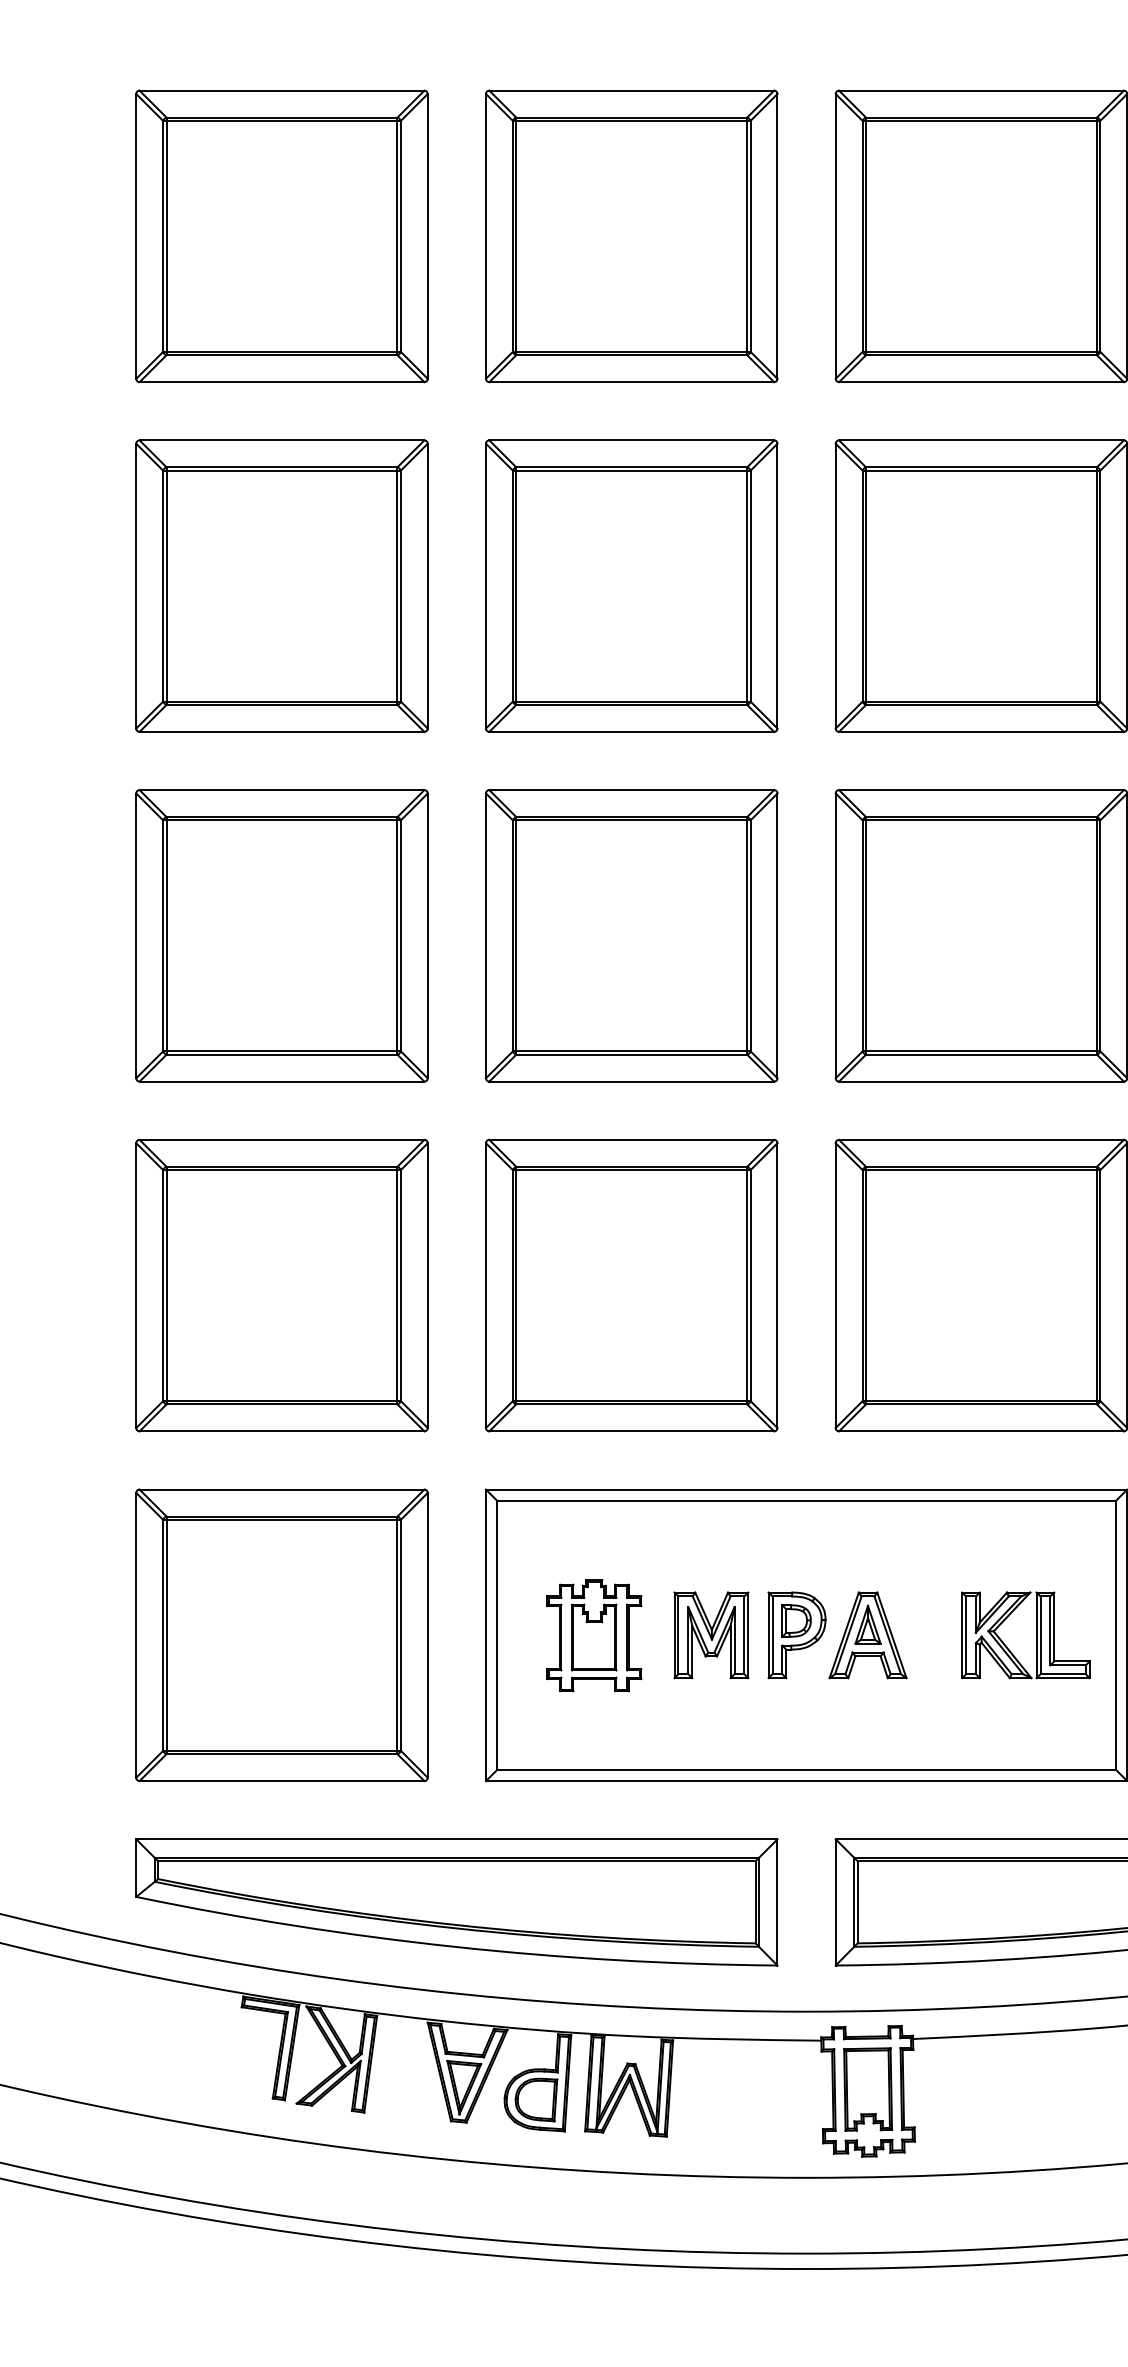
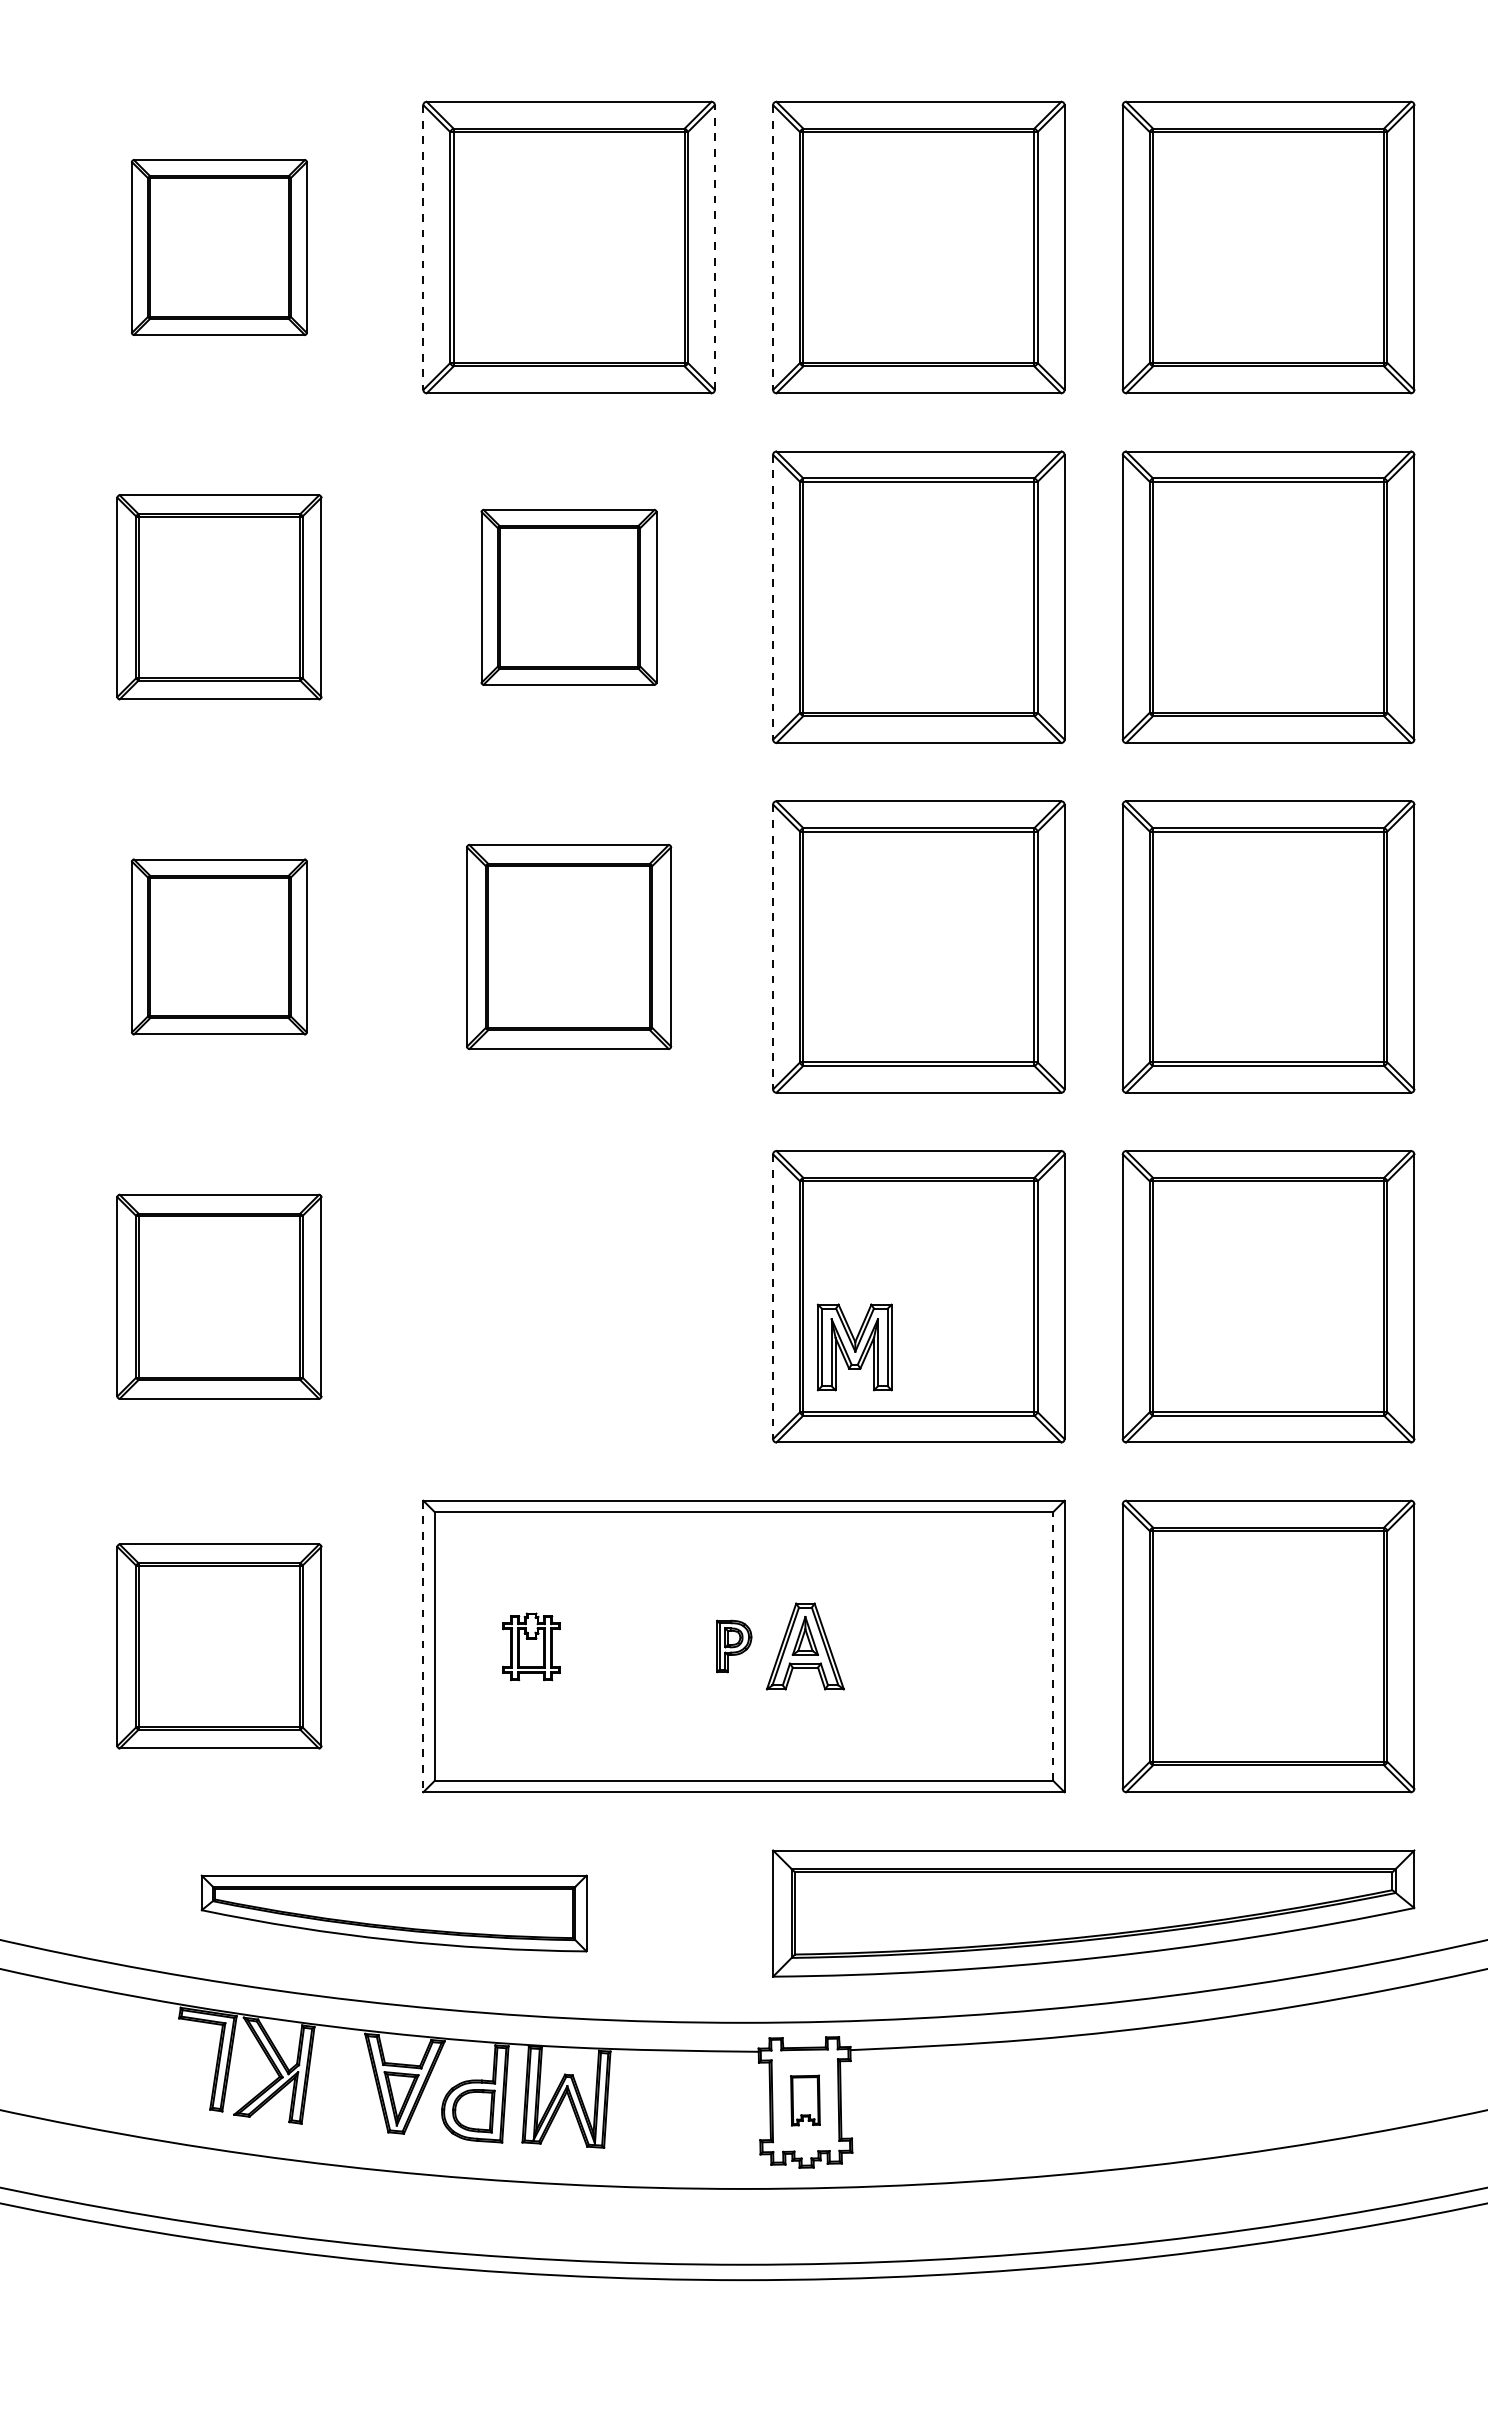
part: (282, 236) -> (219, 247), size x0.6
line: (777, 236) -> (714, 247), solid -> dashed
line: (486, 237) -> (423, 248), solid -> dashed
line: (836, 237) -> (773, 248), solid -> dashed
part: (282, 586) -> (219, 597), size x0.7
part: (631, 586) -> (568, 597), size x0.6
line: (836, 586) -> (773, 597), solid -> dashed
part: (282, 935) -> (219, 946), size x0.6
part: (631, 935) -> (568, 946), size x0.7
line: (836, 936) -> (773, 947), solid -> dashed
part: (282, 1285) -> (219, 1296), size x0.7
part: (631, 1285) -> (568, 1296), removed
line: (836, 1286) -> (773, 1297), solid -> dashed
part: (282, 1635) -> (219, 1646), size x0.7
line: (486, 1635) -> (423, 1646), solid -> dashed
part: (594, 1635) -> (531, 1646), size x0.6
part: (711, 1635) -> (854, 1347), moved
part: (796, 1635) -> (733, 1646), size x0.6
part: (1036, 1635) -> (973, 1646), removed
line: (1116, 1635) -> (1053, 1646), solid -> dashed
part: (456, 1902) -> (393, 1913), size x0.6
part: (868, 2089) -> (805, 2100), size x0.6

